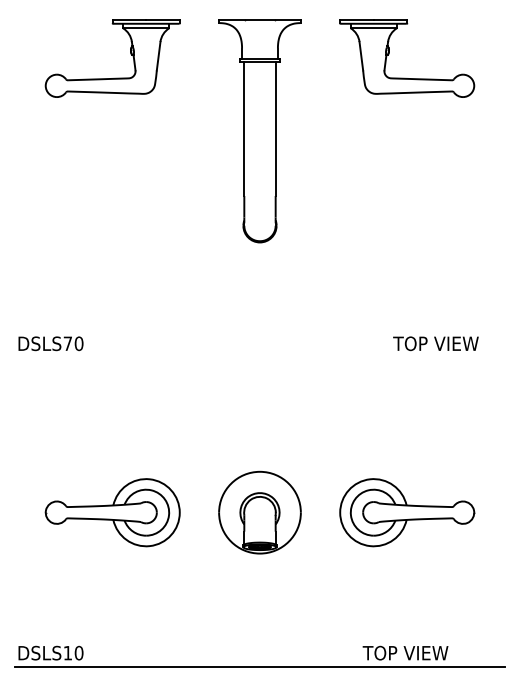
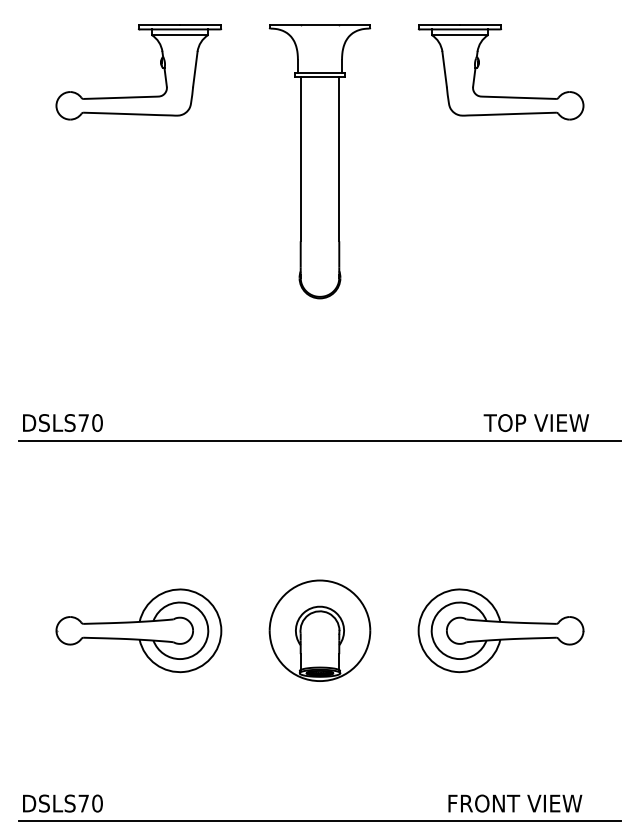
line: (259, 358) -> (319, 441), added
text: (417, 652) -> (513, 802), TOP VIEW -> FRONT VIEW
text: (67, 653) -> (83, 803), DSLS10 -> DSLS70

